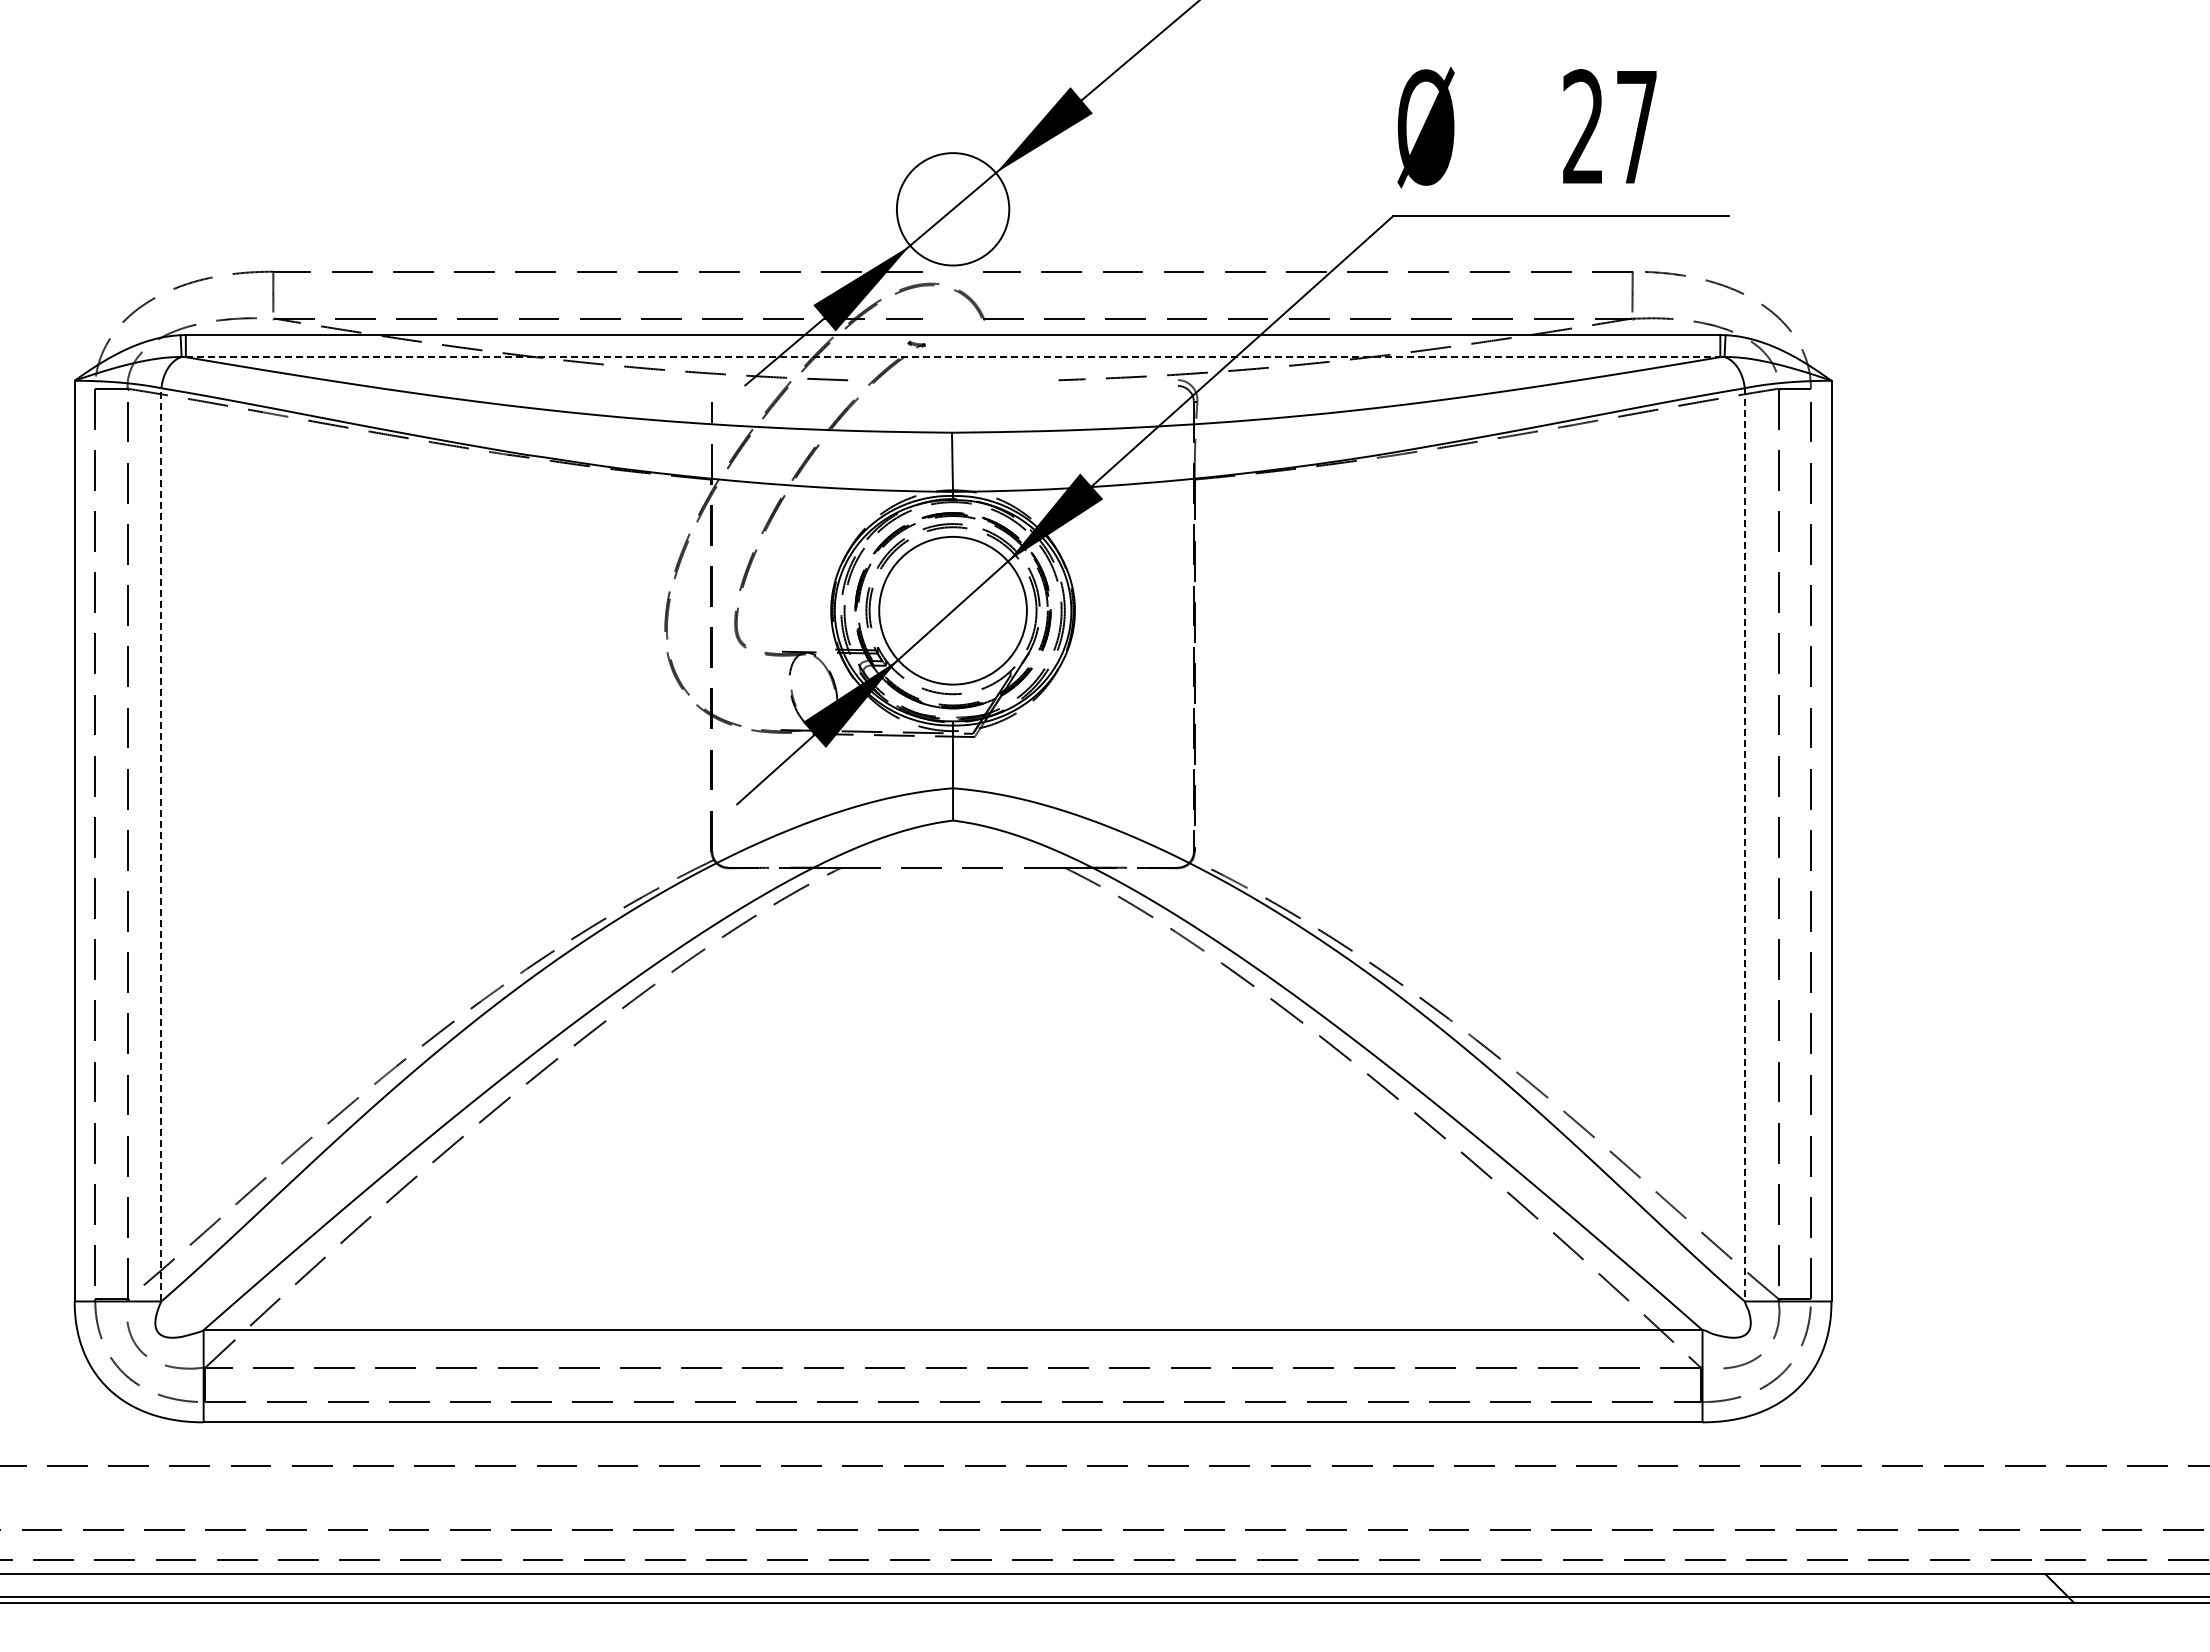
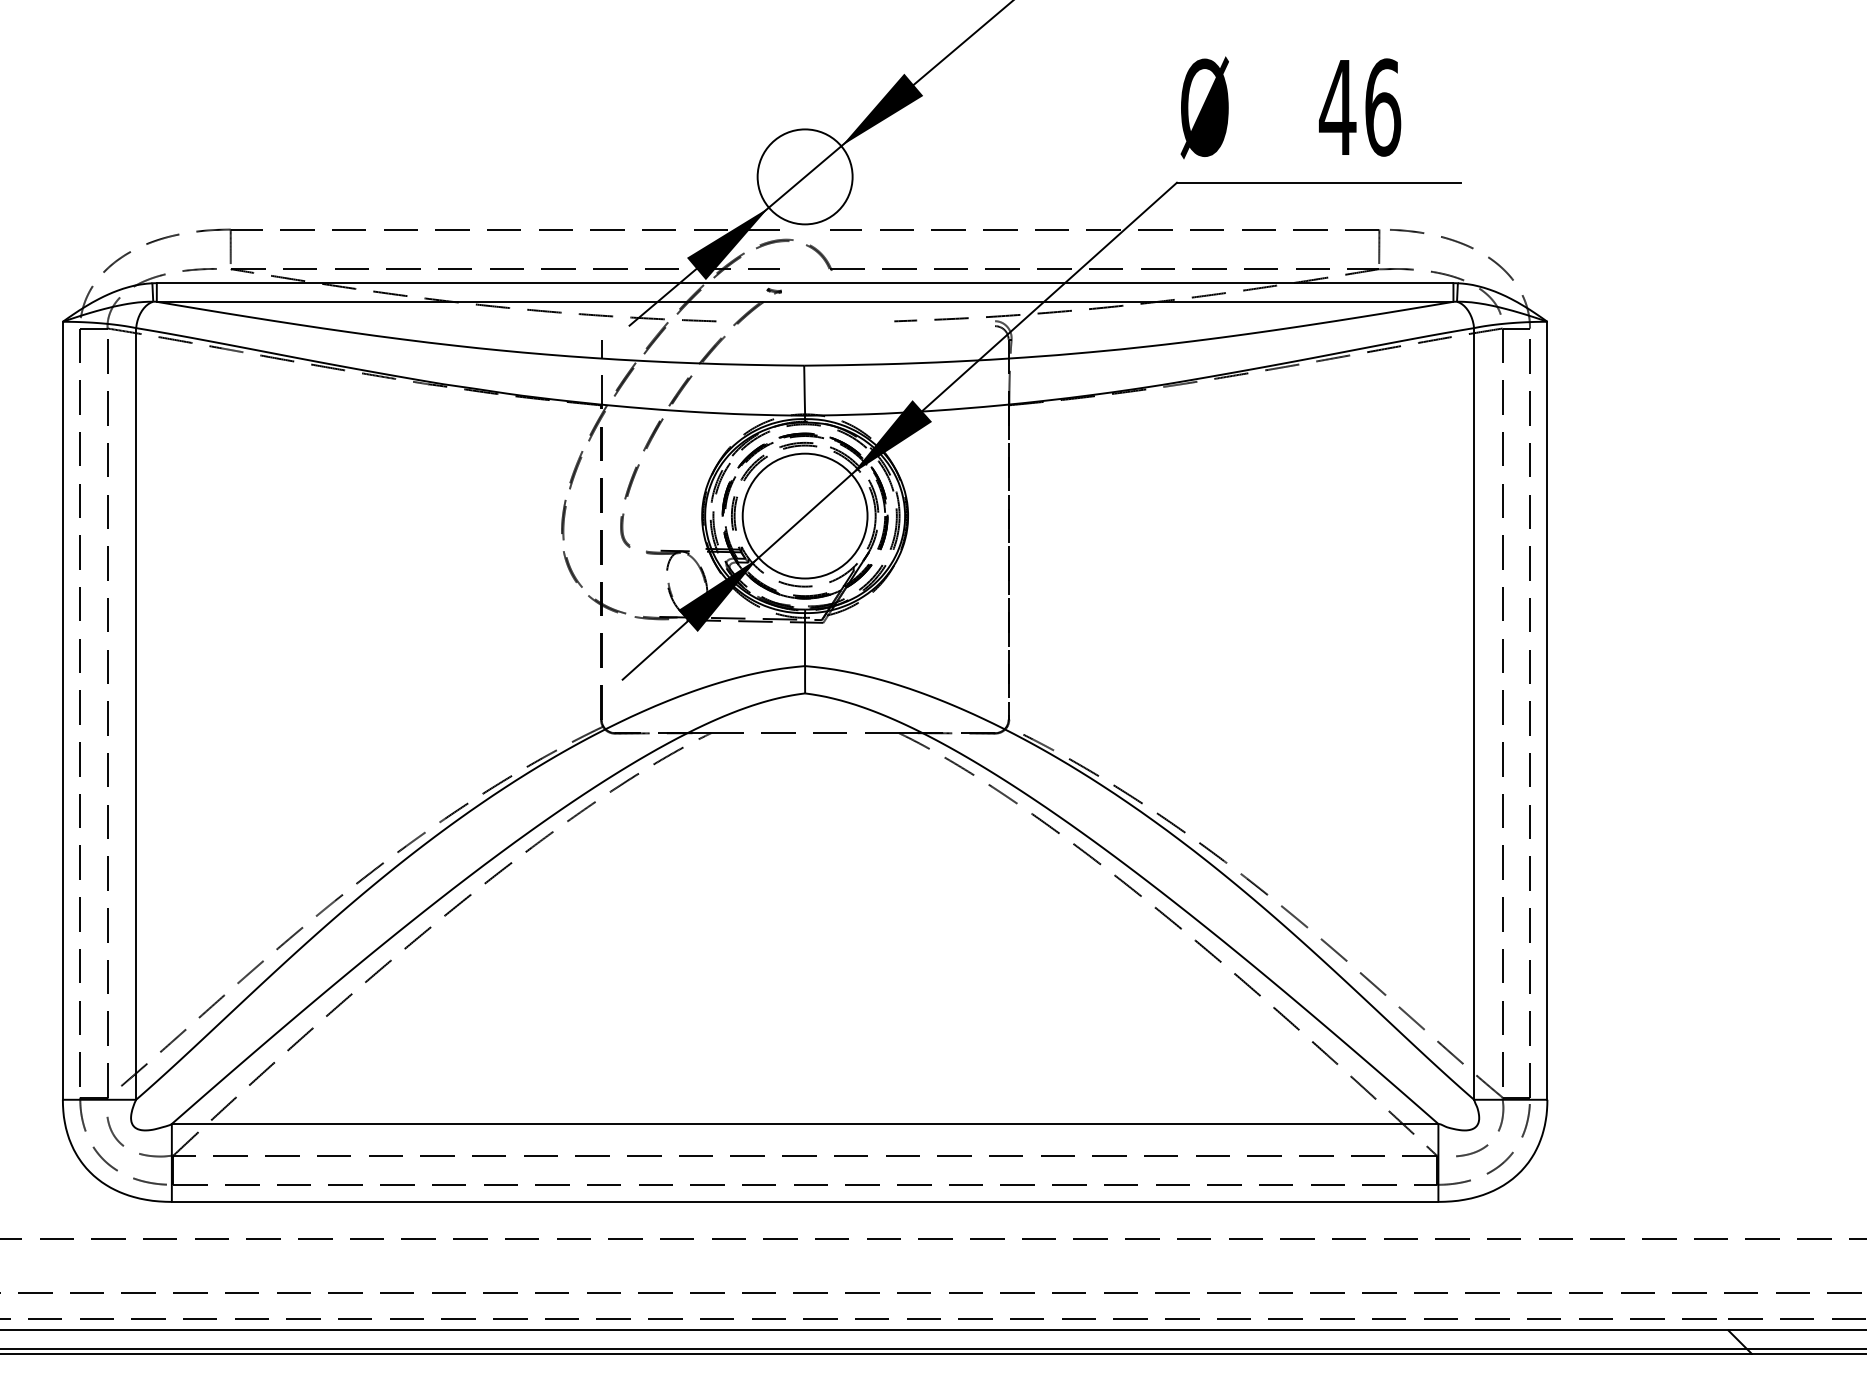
text: (1609, 127) -> (1359, 107), 27 -> 46
line: (953, 357) -> (805, 302), dashed -> solid
line: (161, 844) -> (136, 713), dashed -> solid
line: (1744, 844) -> (1473, 713), dashed -> solid

